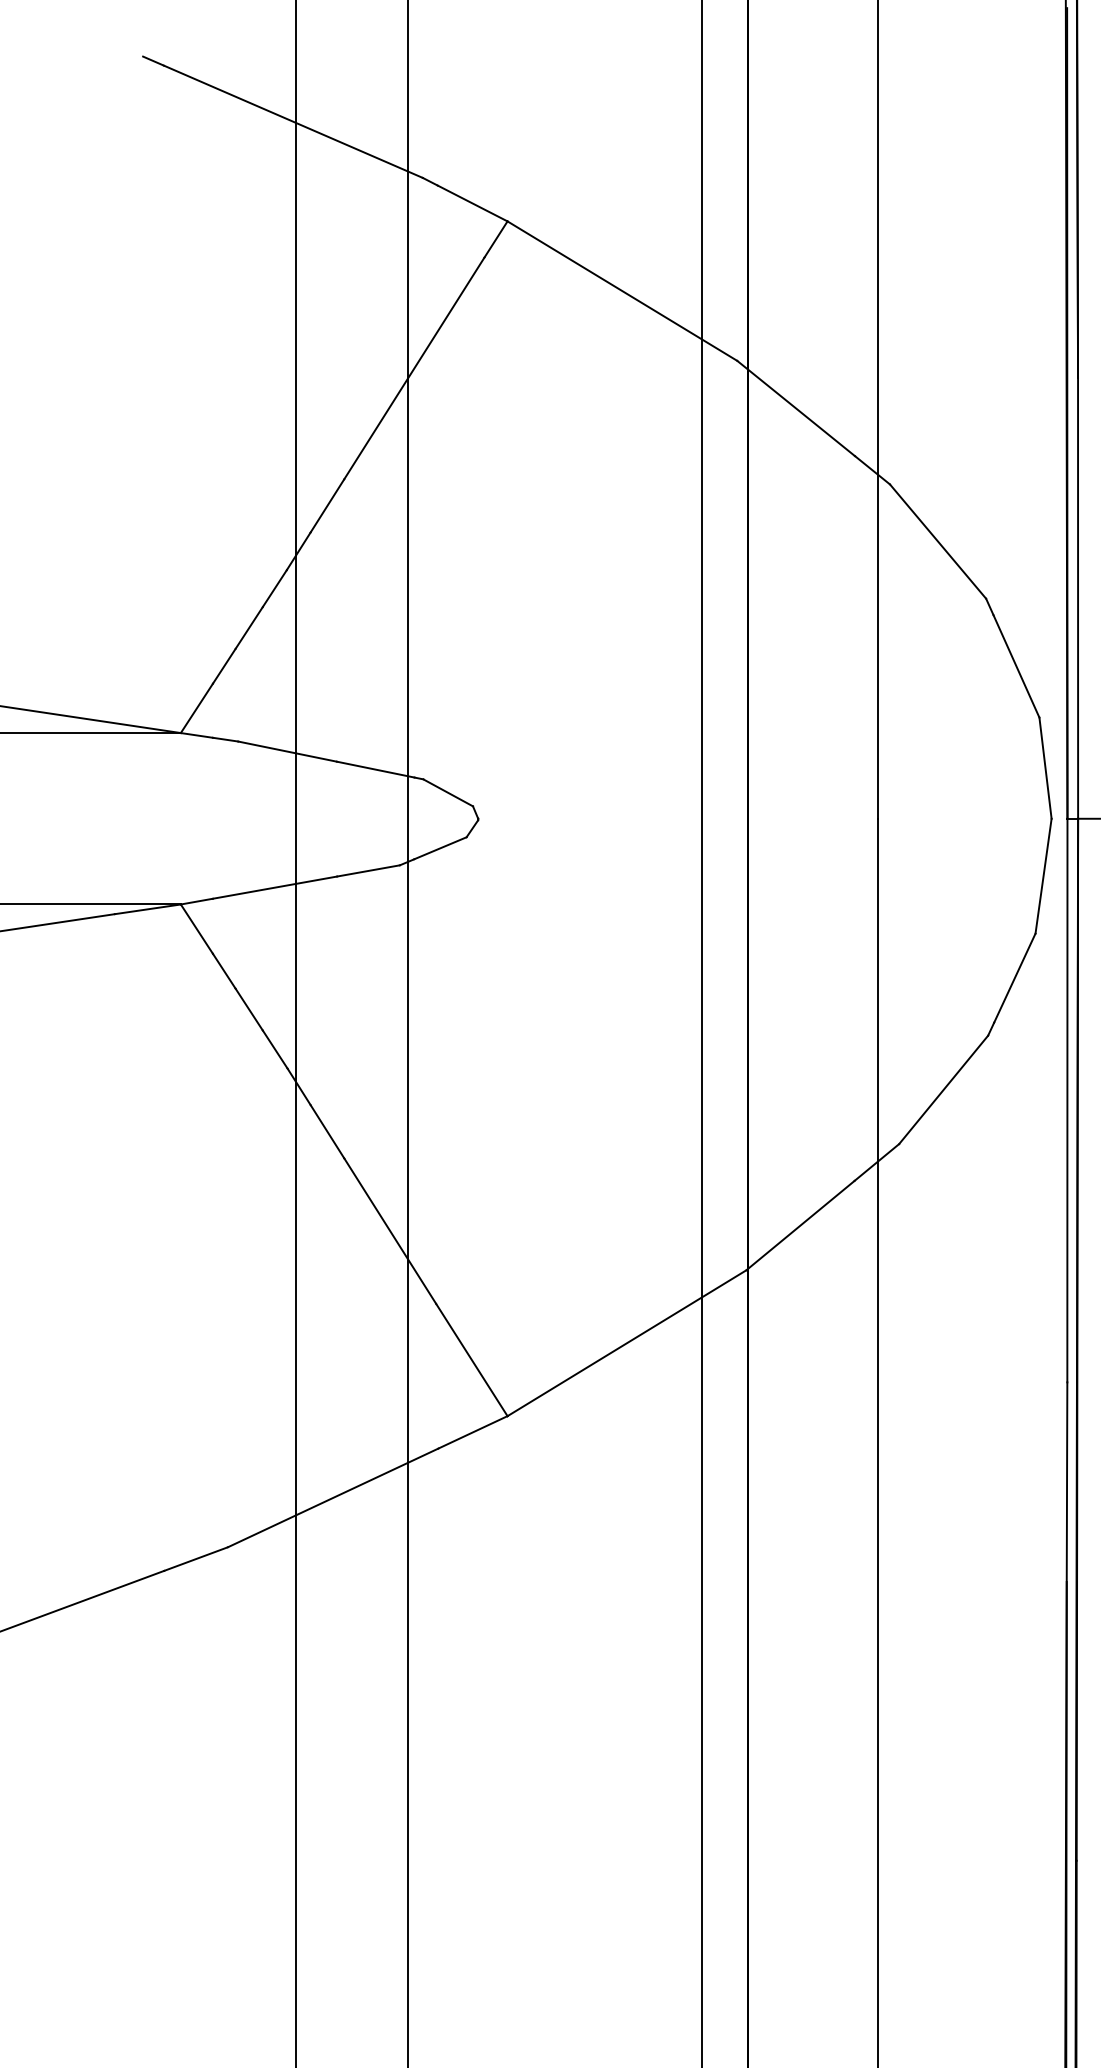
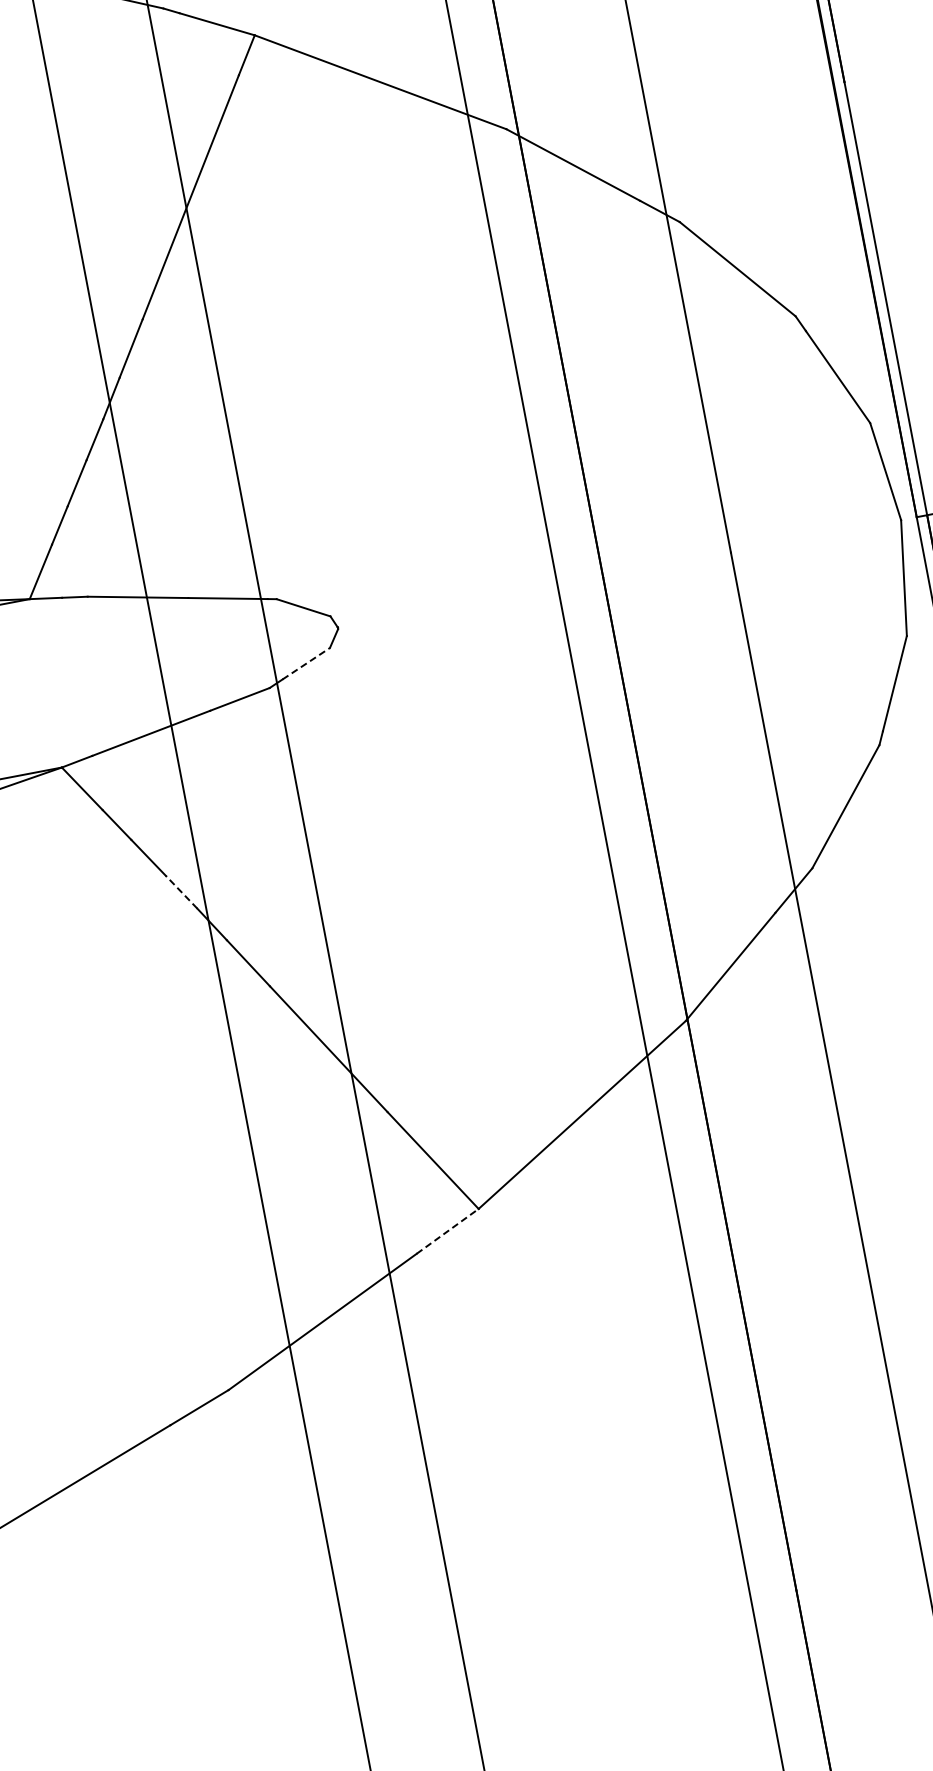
line: (440, 848) -> (306, 663), solid -> dashed
line: (275, 1049) -> (182, 892), solid -> dashed
line: (473, 1432) -> (448, 1231), solid -> dashed

